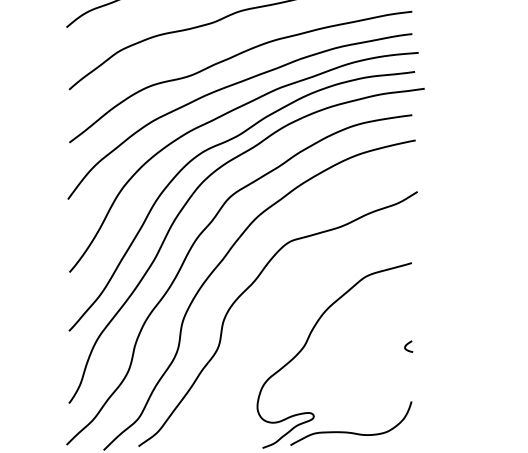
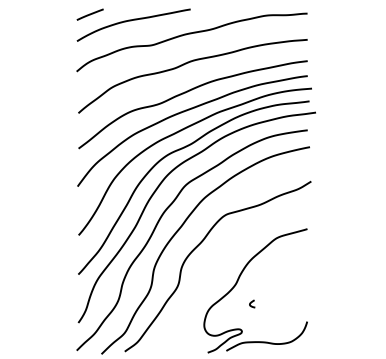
curve: (408, 344) -> (252, 302), moved

